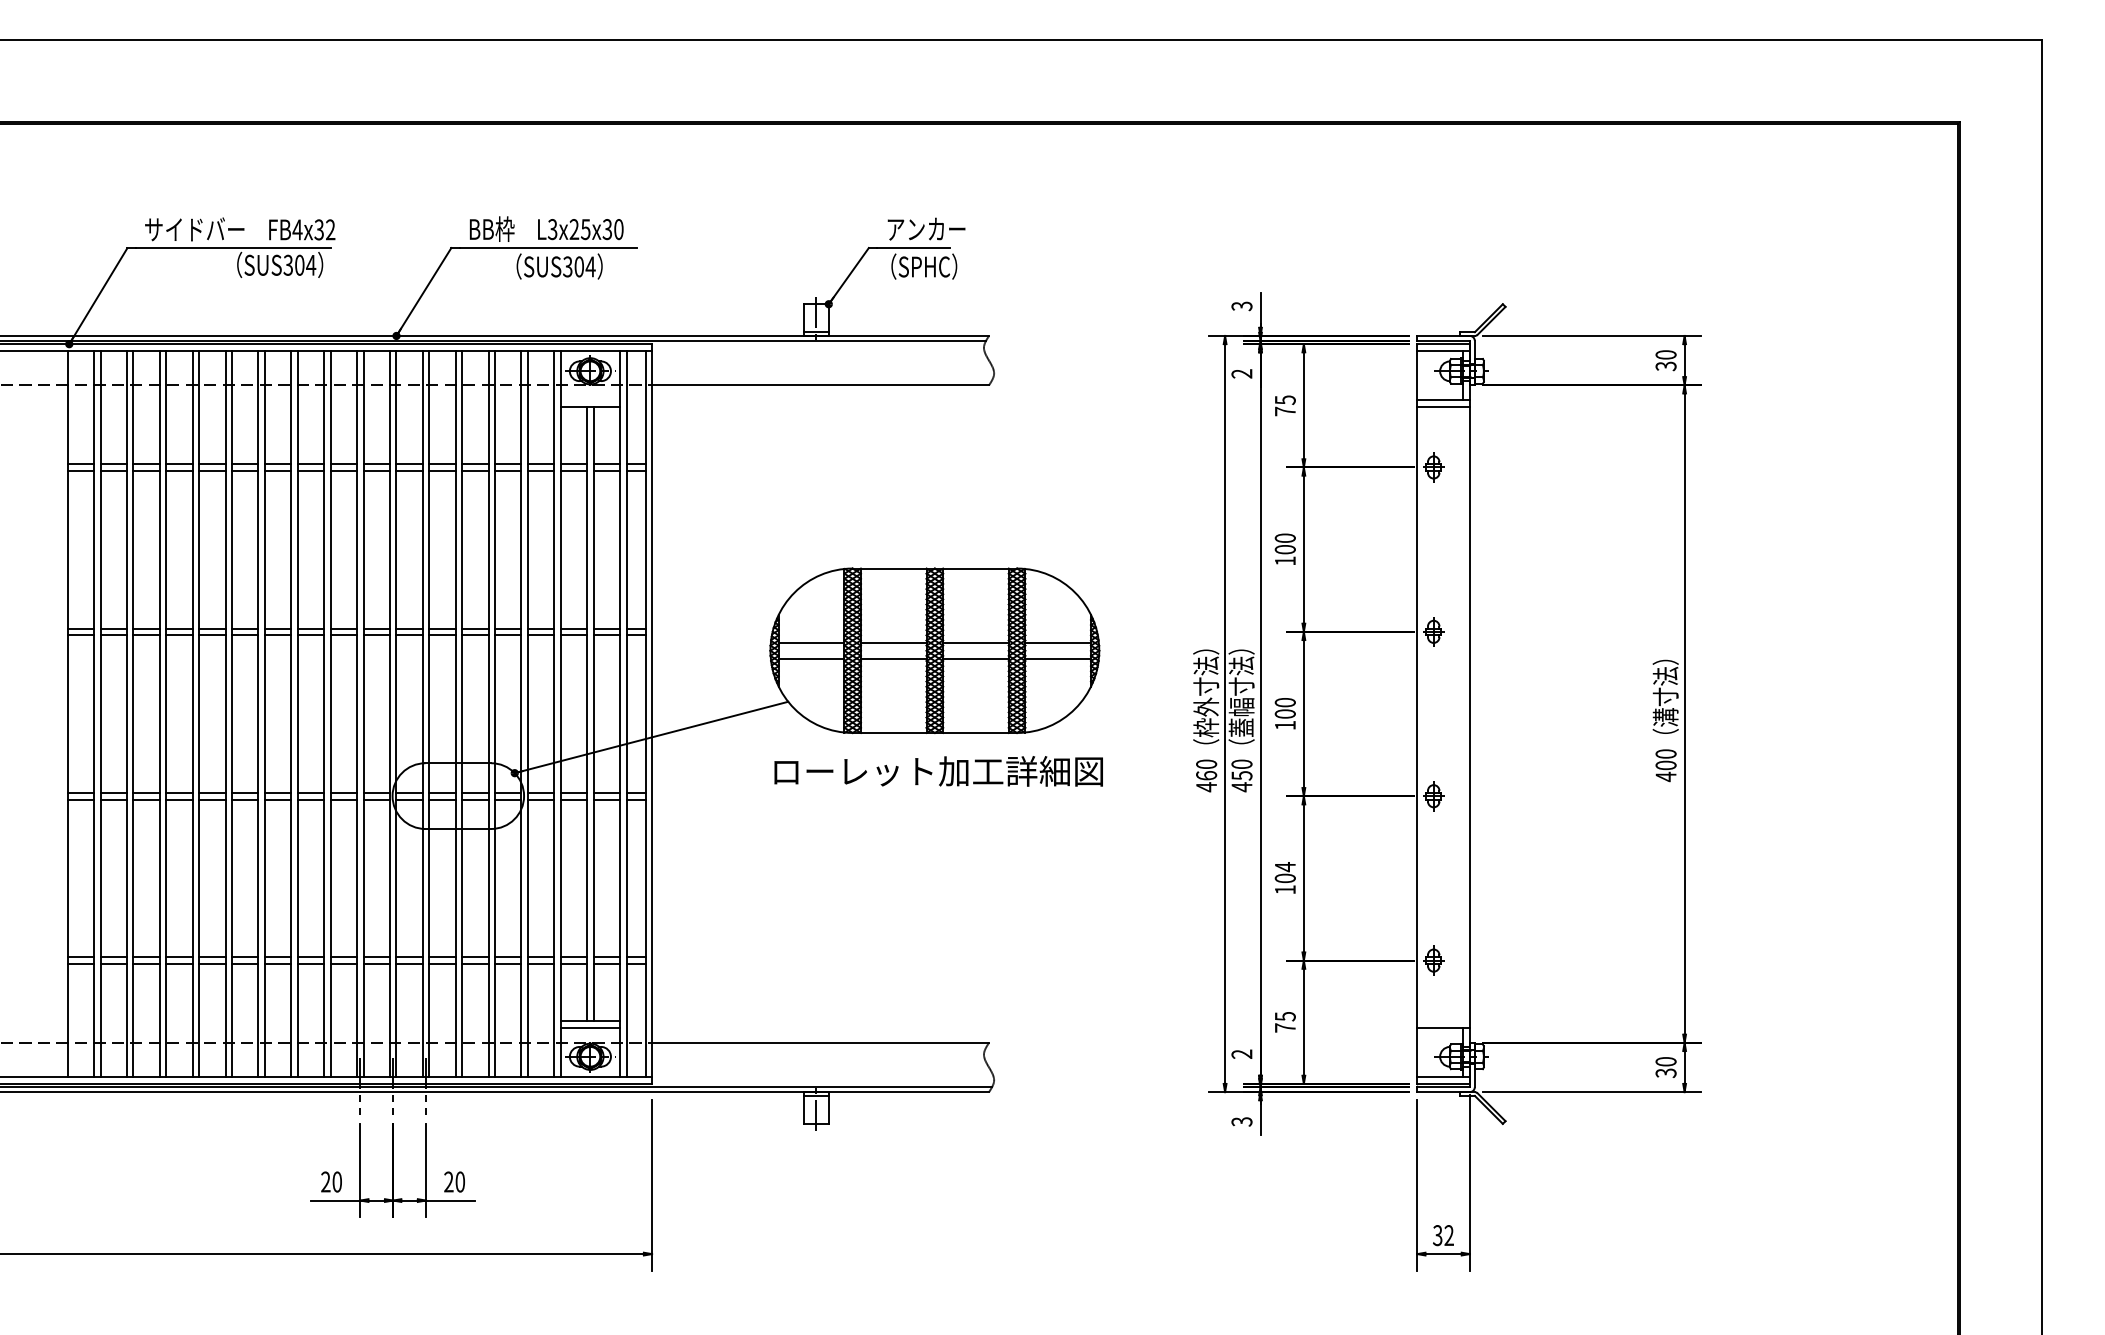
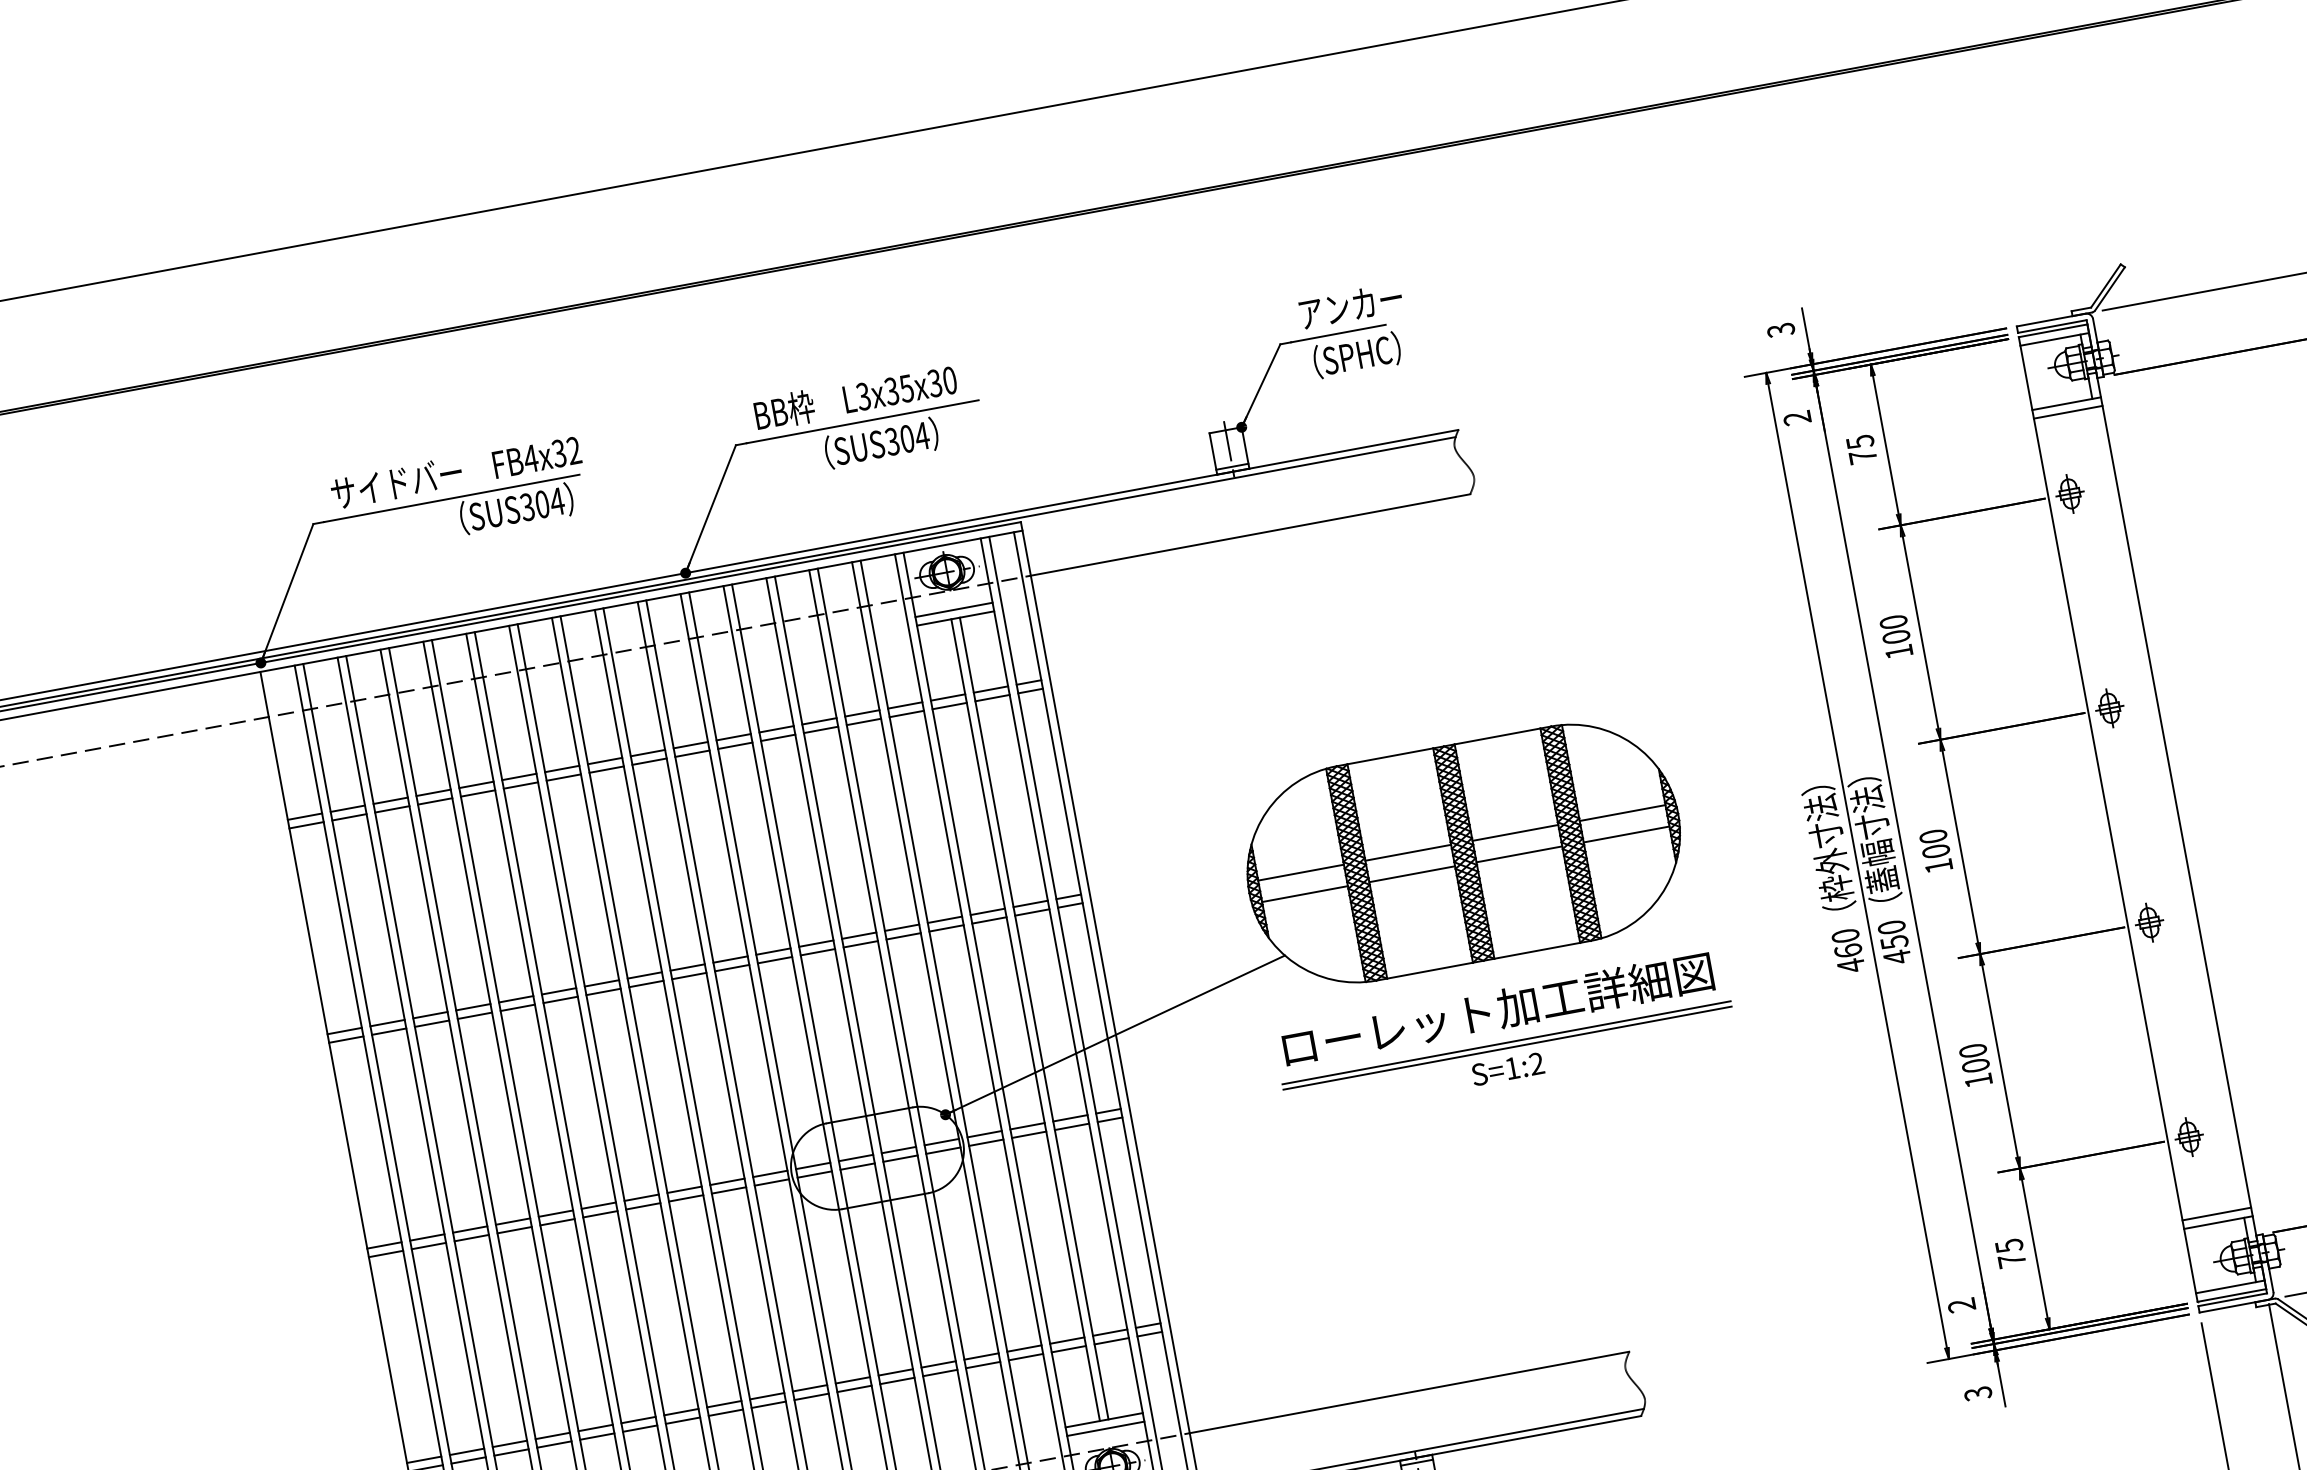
text: (574, 229) -> (892, 391), L3x25x30 -> L3x35x30
line: (590, 400) -> (954, 610), added
part: (940, 810) -> (1509, 1060), added
text: (1284, 867) -> (1972, 1051), 104 -> 100
line: (1443, 1021) -> (2216, 1214), added

